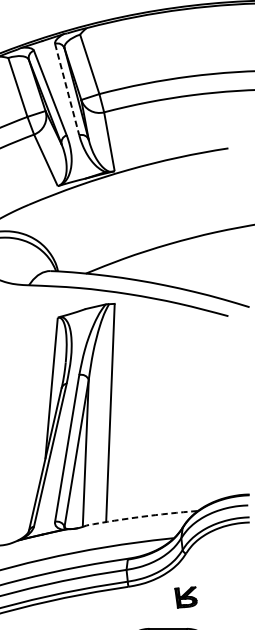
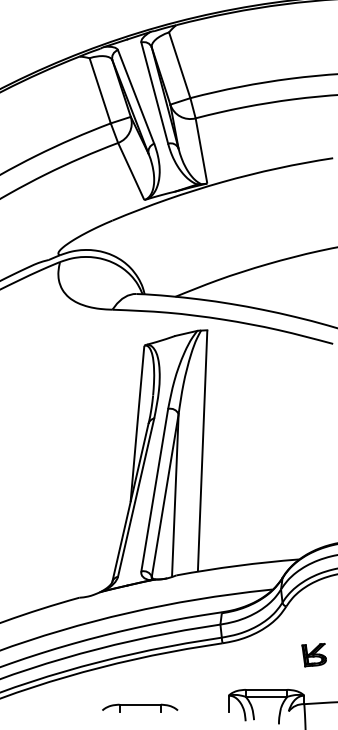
line: (66, 89) -> (154, 93), dashed -> solid
arc: (141, 516) -> (237, 565), dashed -> solid
part: (185, 597) -> (313, 655), moved

